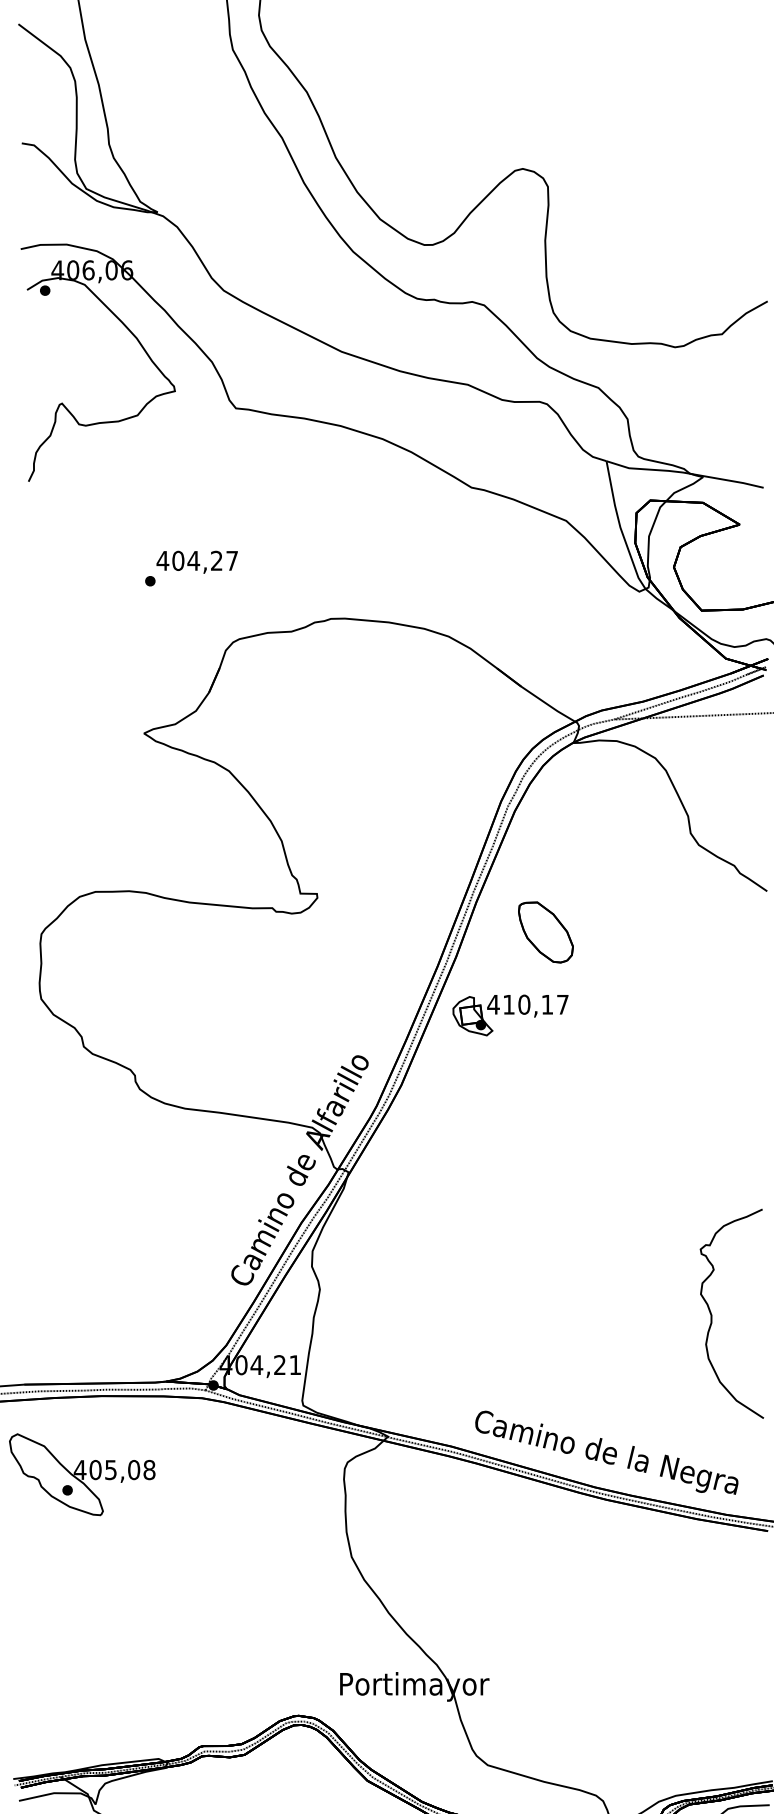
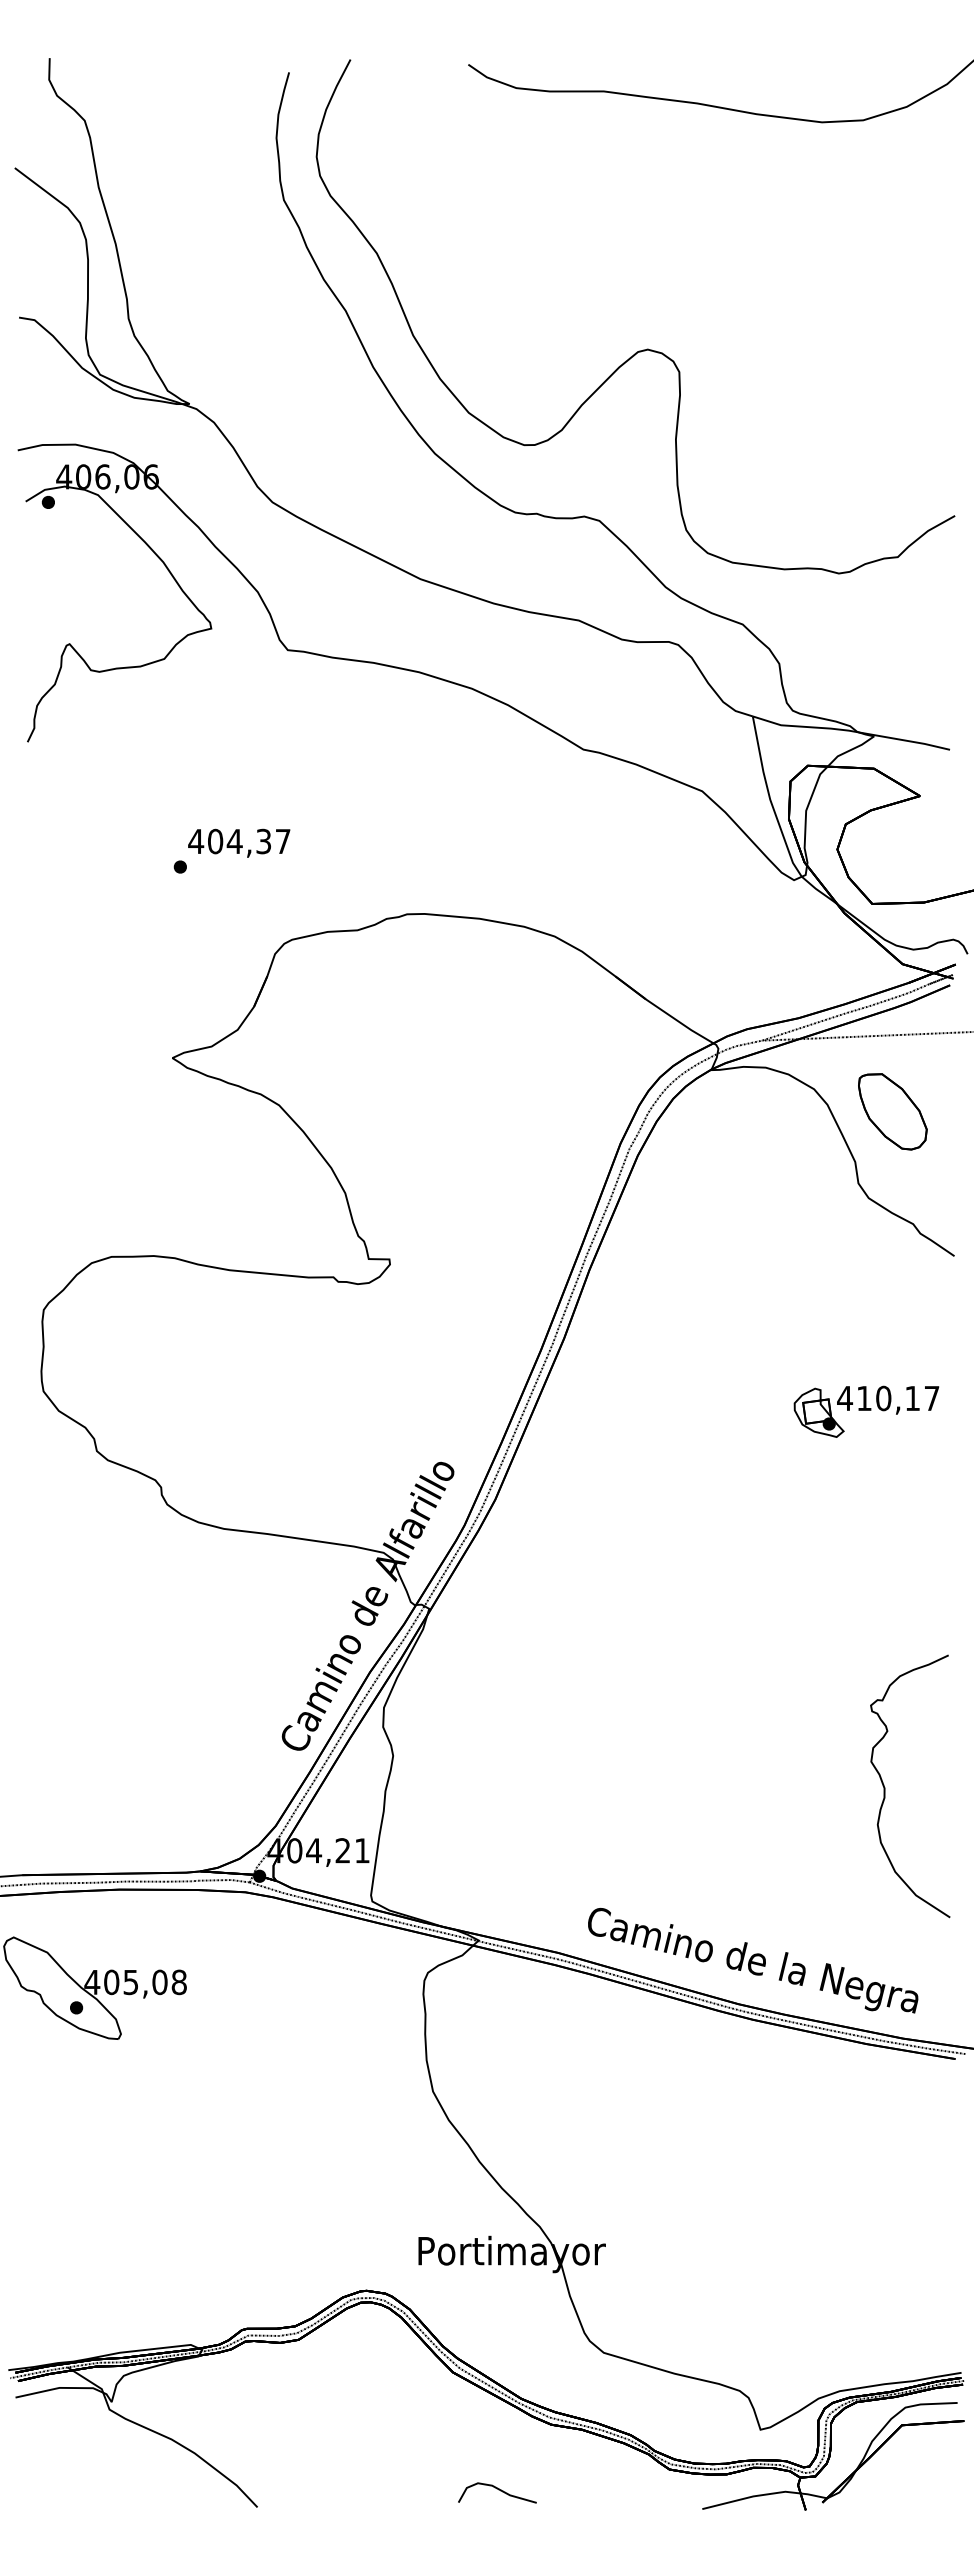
text: (216, 560) -> (263, 841), 404,27 -> 404,37
part: (545, 932) -> (892, 1111), moved
part: (510, 1015) -> (866, 1411), moved

